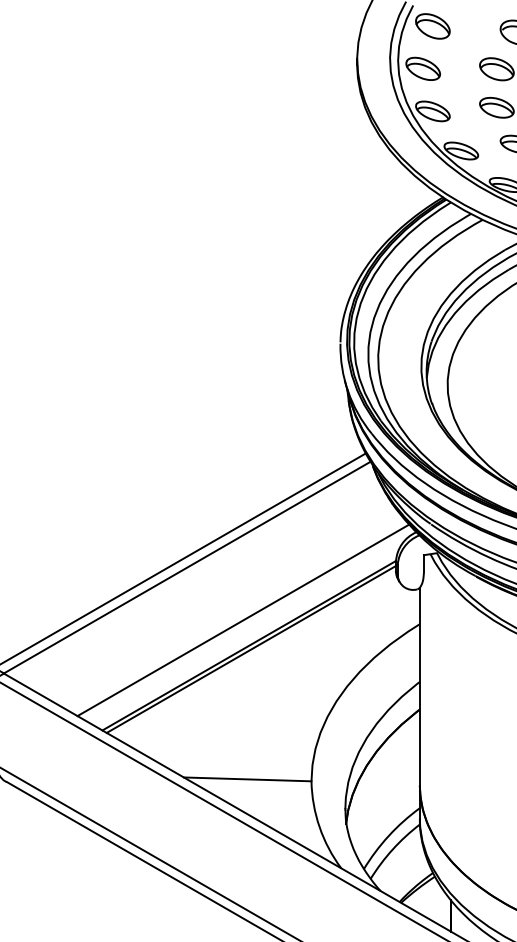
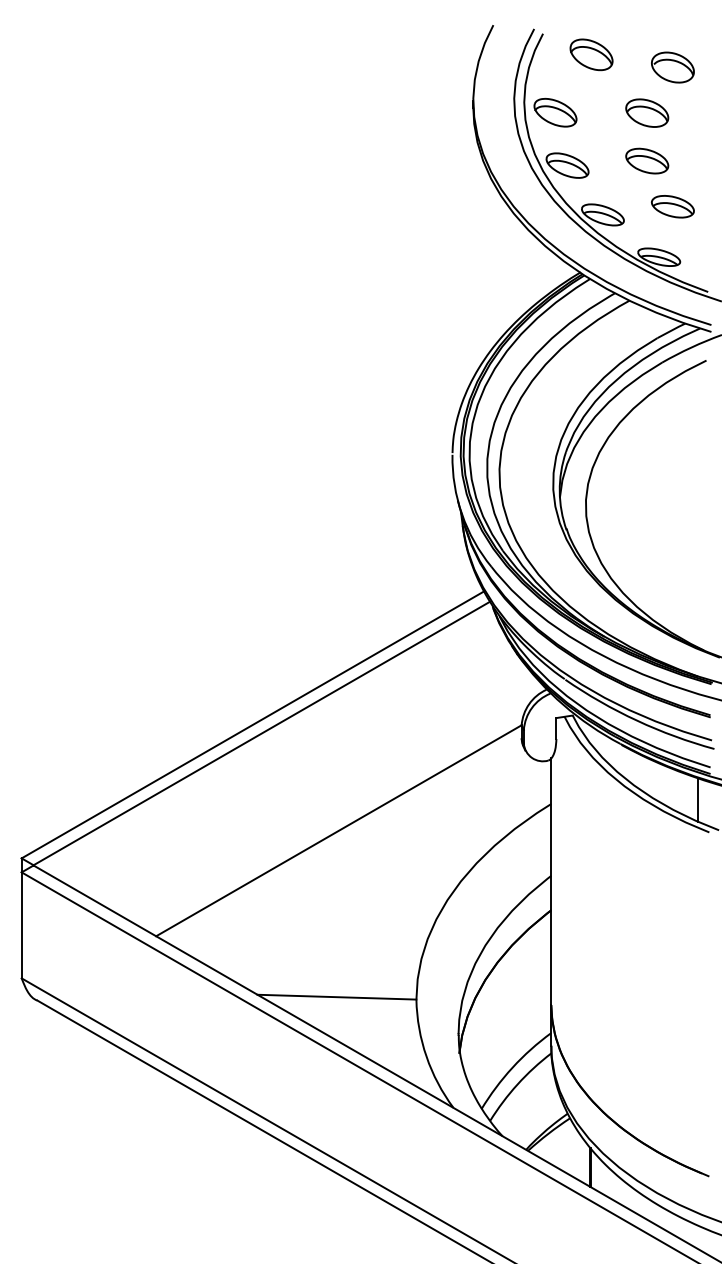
part: (432, 26) -> (591, 54), moved
line: (243, 620) -> (331, 799), removed
line: (251, 649) -> (341, 835), removed

